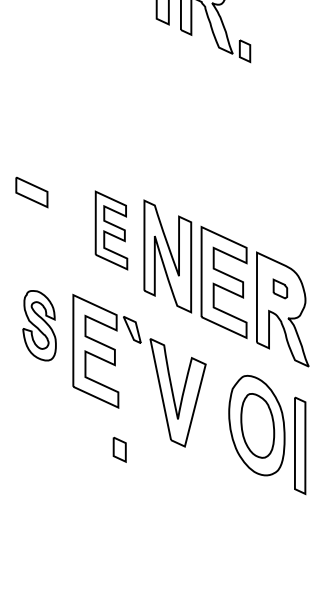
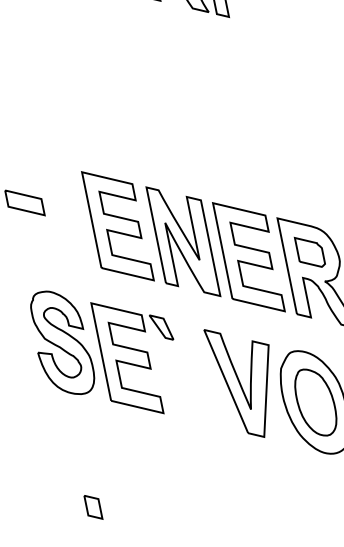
part: (111, 230) -> (117, 226), size x1.43
part: (280, 288) -> (310, 251), size x1.67
part: (39, 325) -> (61, 342), size x1.43
part: (177, 392) -> (244, 381), moved
part: (119, 449) -> (93, 507), moved

